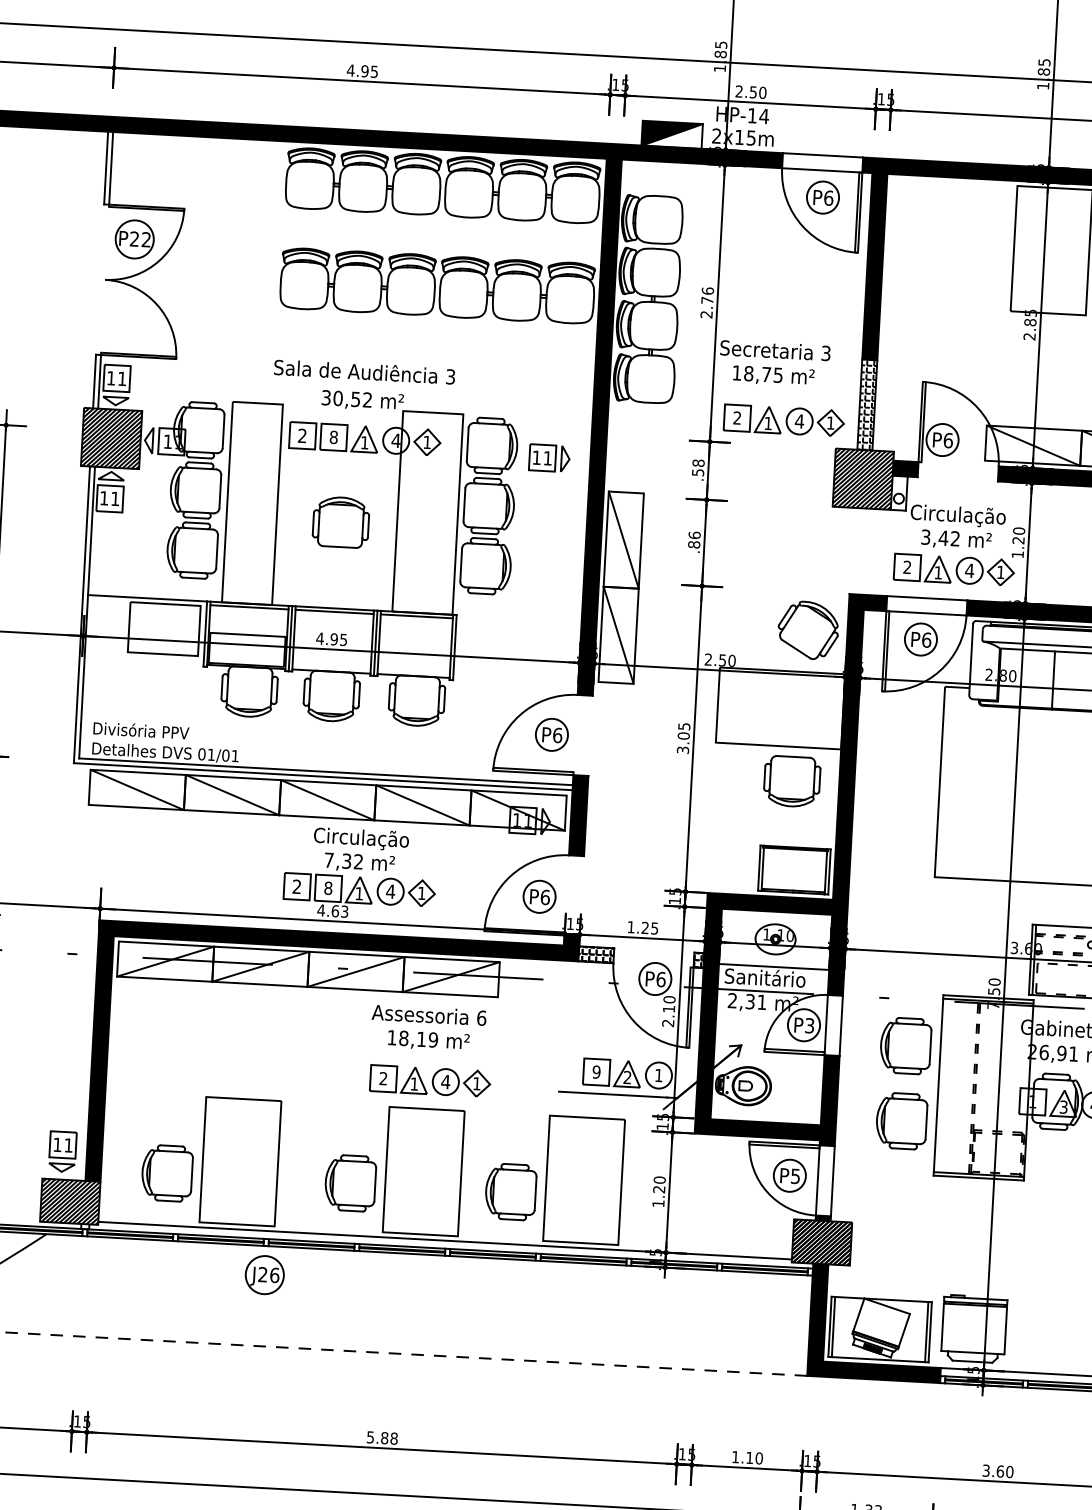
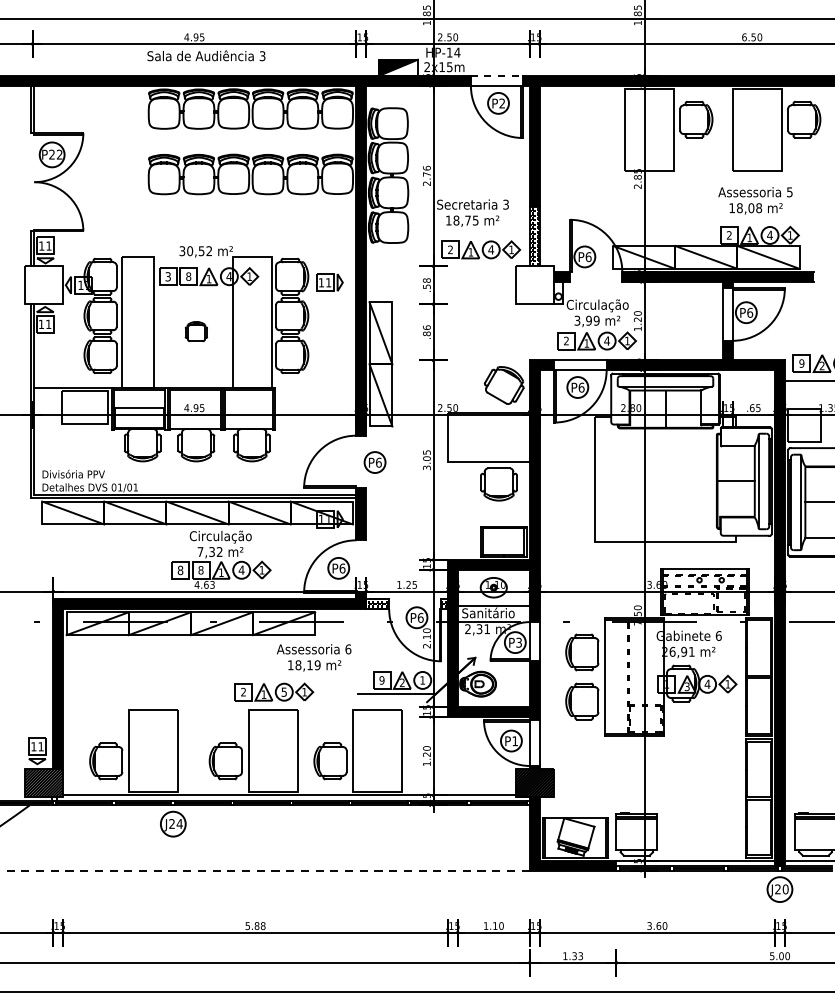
line: (823, 154) -> (497, 75), solid -> dashed
text: (829, 198) -> (502, 103), P6 -> P2
text: (364, 371) -> (206, 55), moved
text: (301, 435) -> (167, 276), 2 -> 3
hatch: (112, 438) -> (44, 285), removed
hatch: (863, 479) -> (534, 285), removed
part: (341, 522) -> (196, 331), size x0.6
text: (948, 538) -> (592, 320), 3,42 -> 3,99
part: (551, 734) -> (374, 462), moved
text: (296, 886) -> (180, 570), 2 -> 8
text: (429, 1027) -> (314, 657), moved
text: (446, 1081) -> (284, 691), 4 -> 5
text: (794, 1176) -> (514, 741), P5 -> P1
text: (274, 1274) -> (179, 823), J26 -> J24

